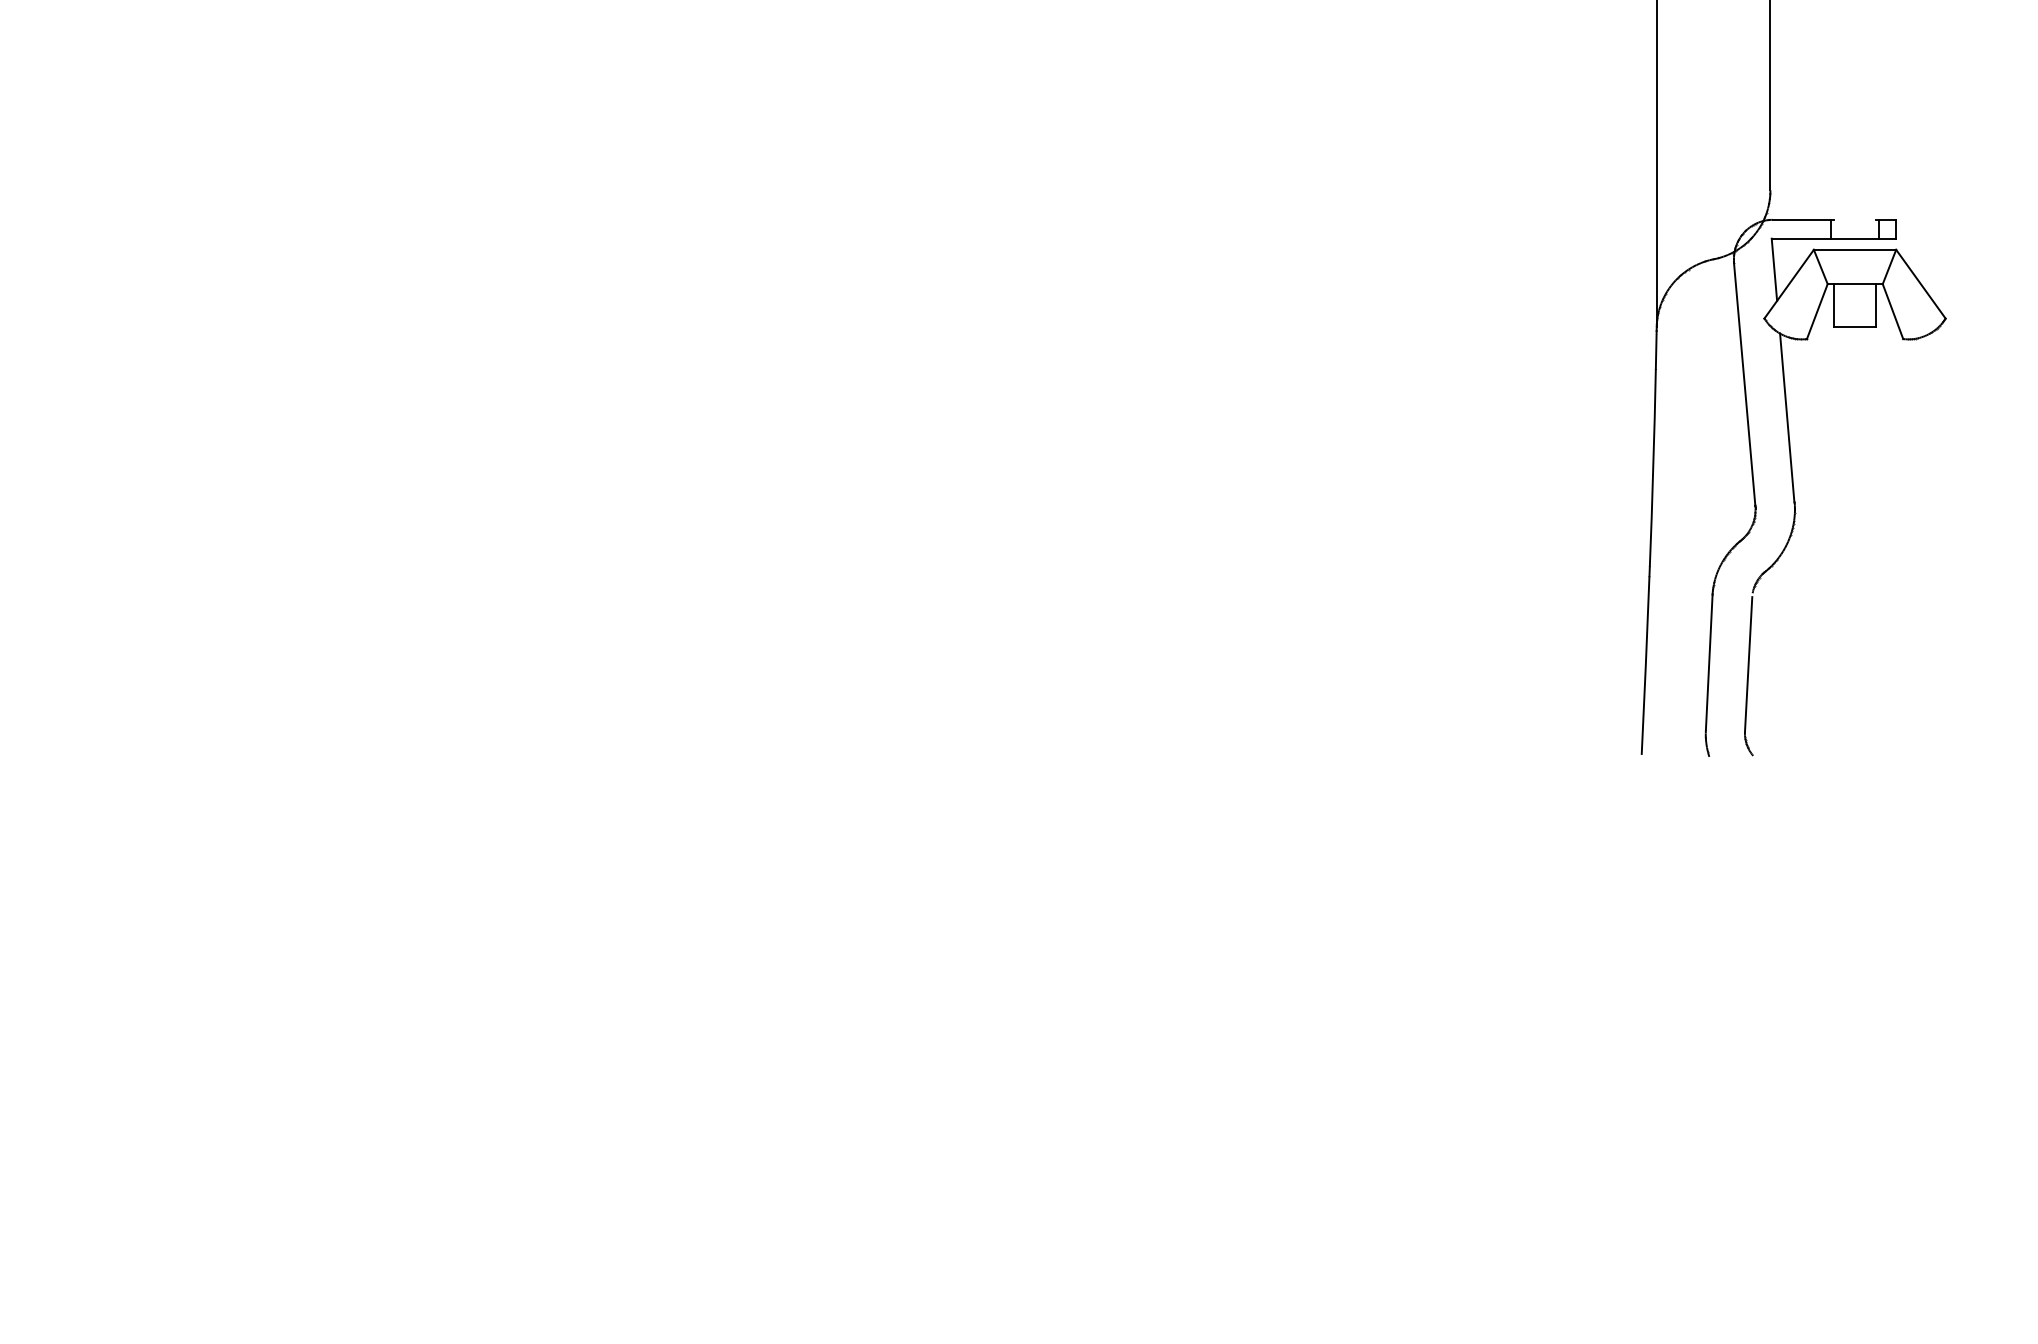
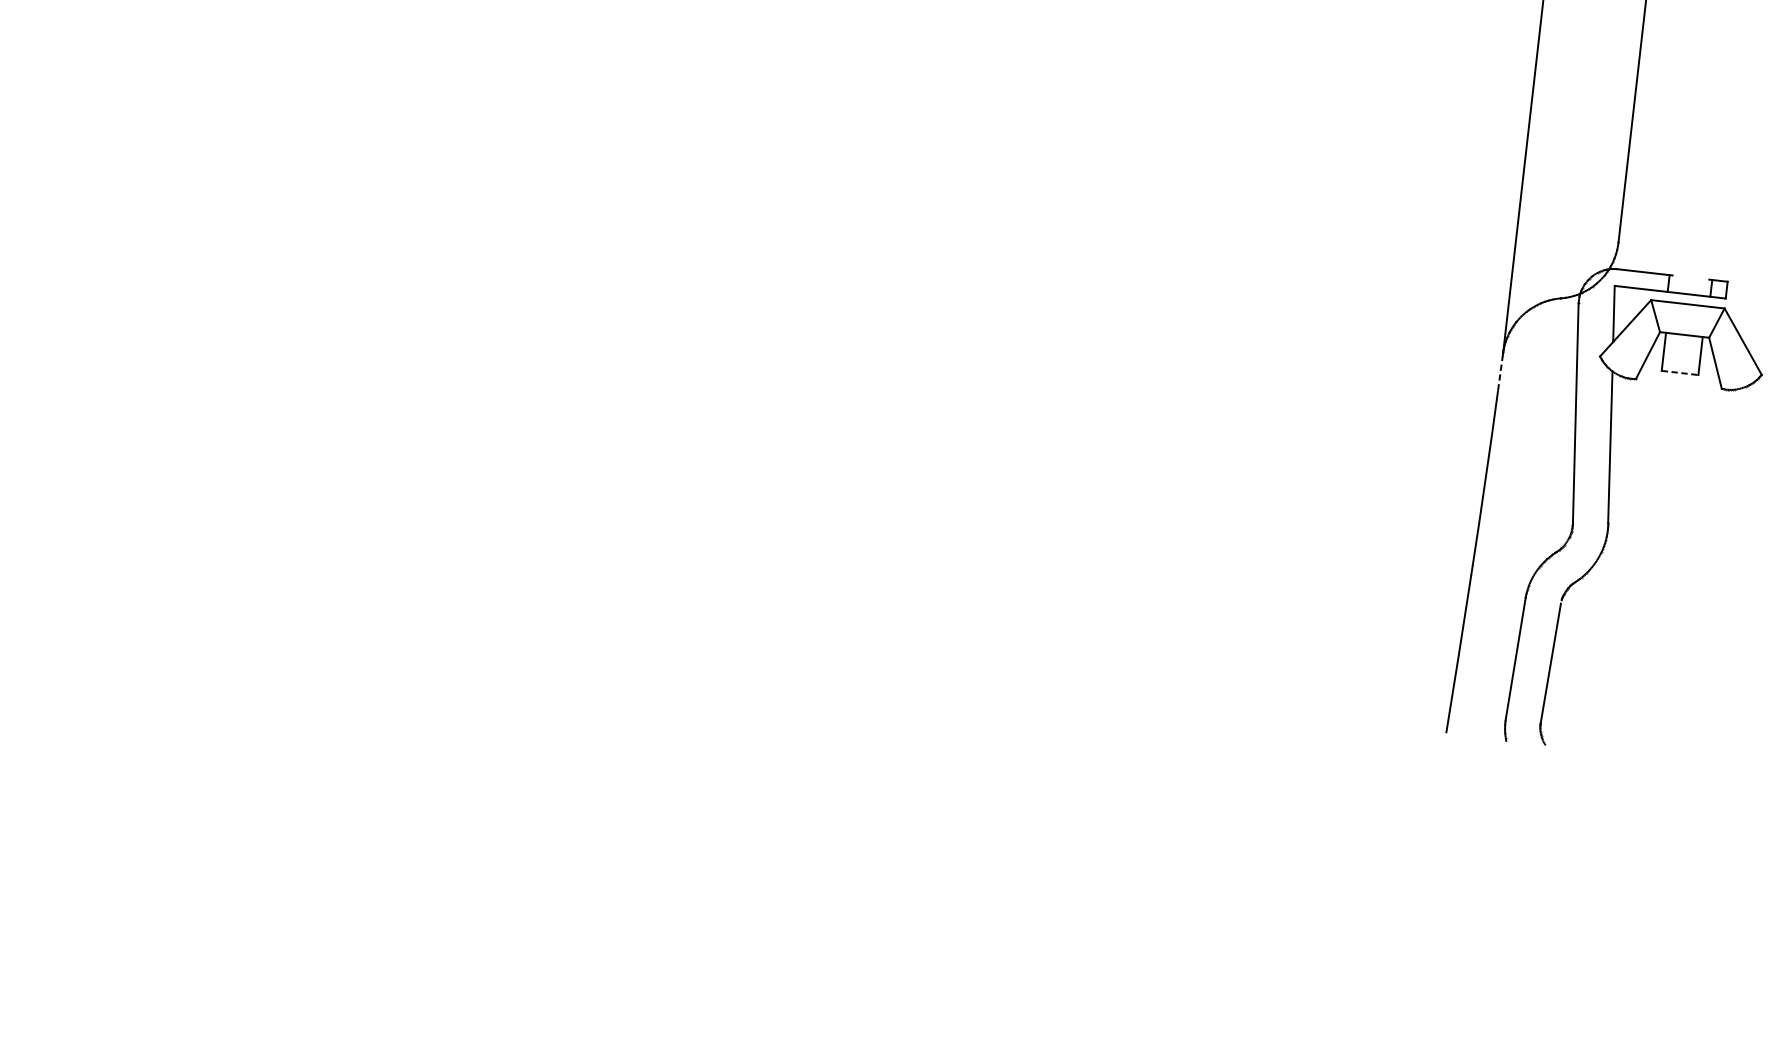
line: (1855, 326) -> (1680, 372), solid -> dashed
line: (1656, 349) -> (1500, 373), solid -> dashed

